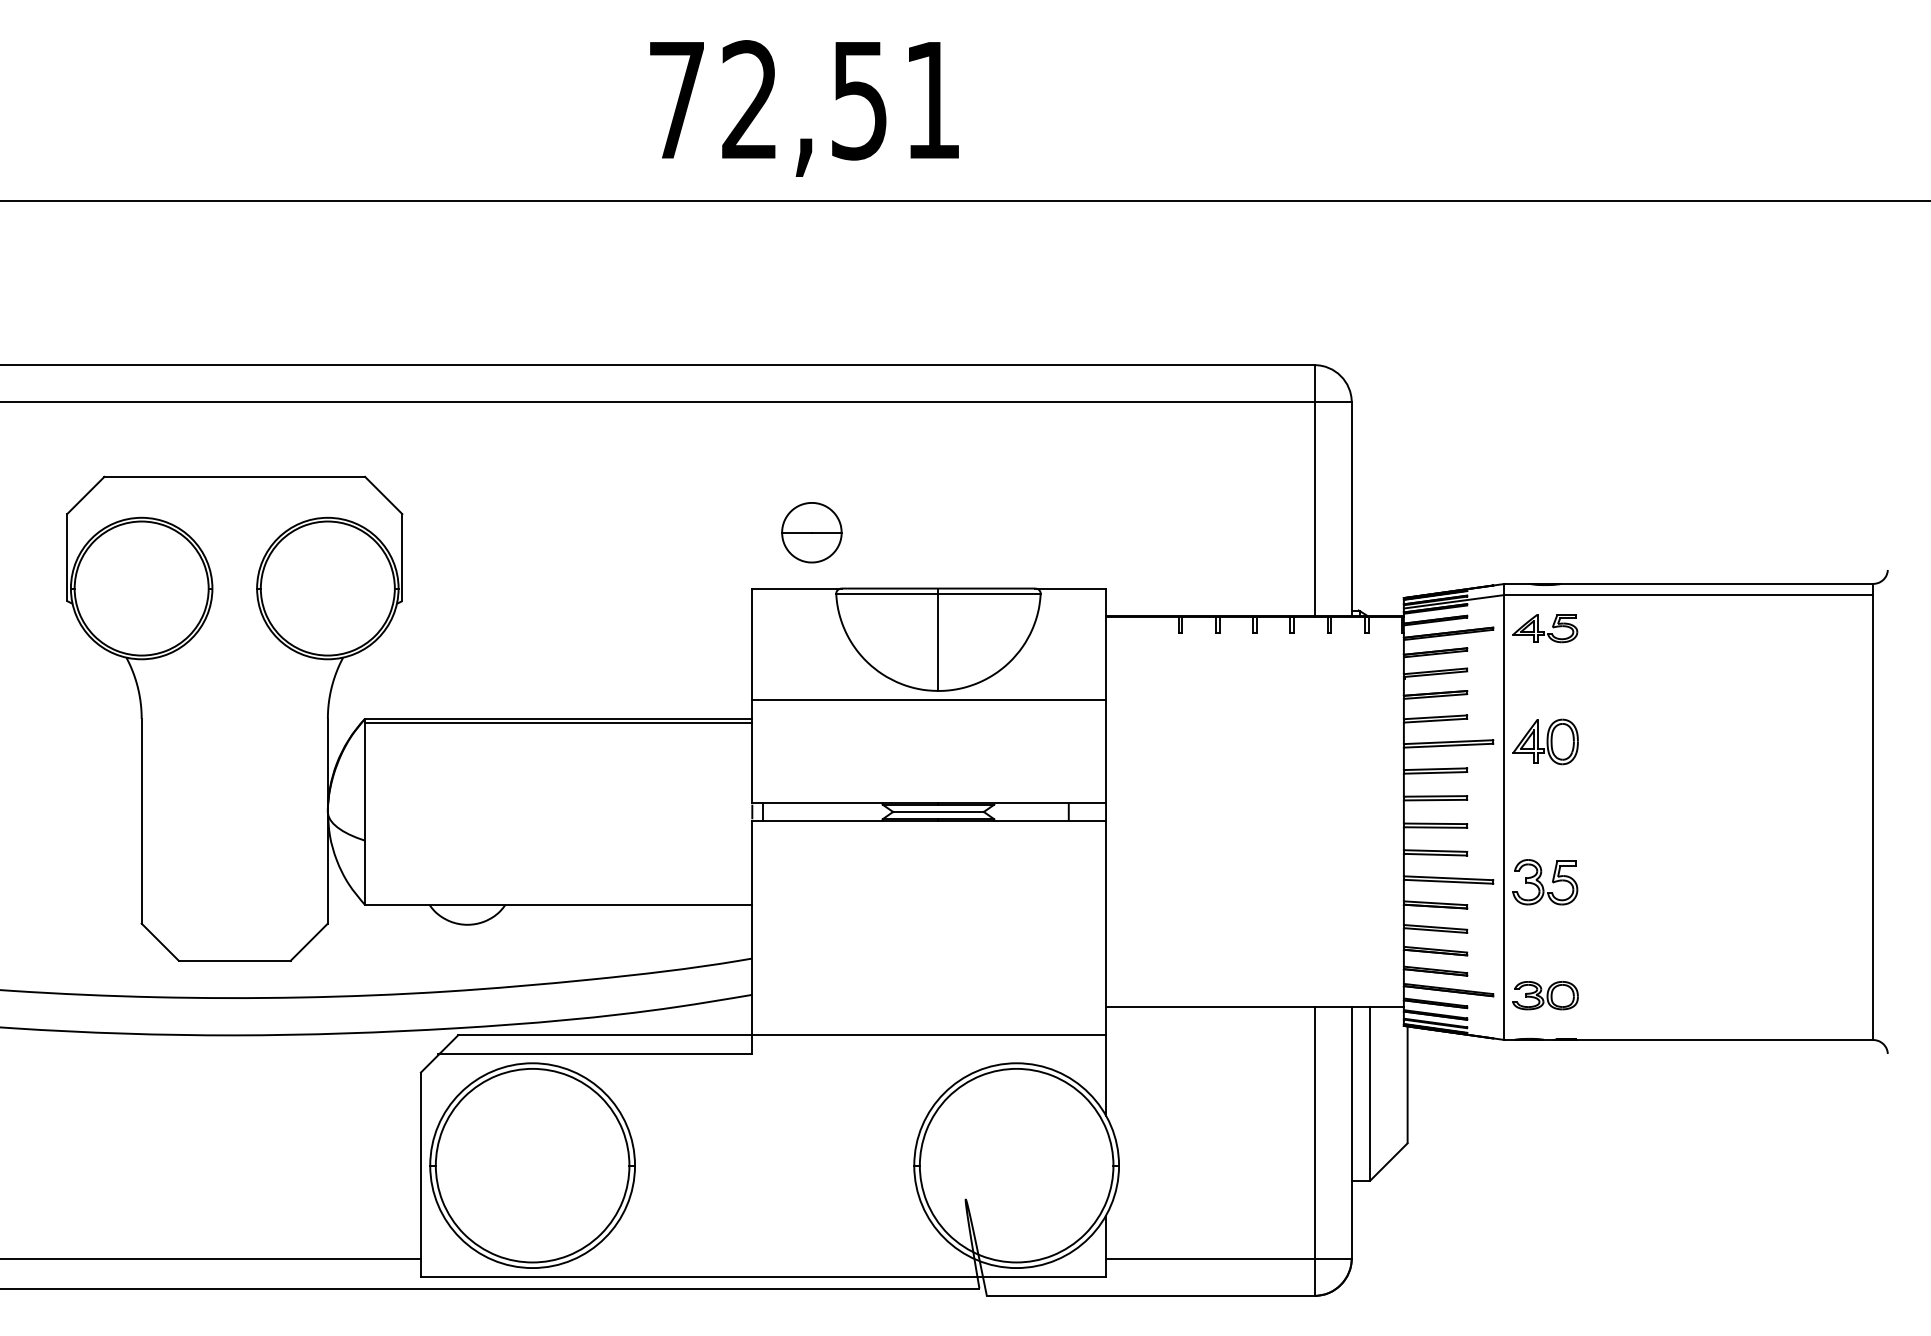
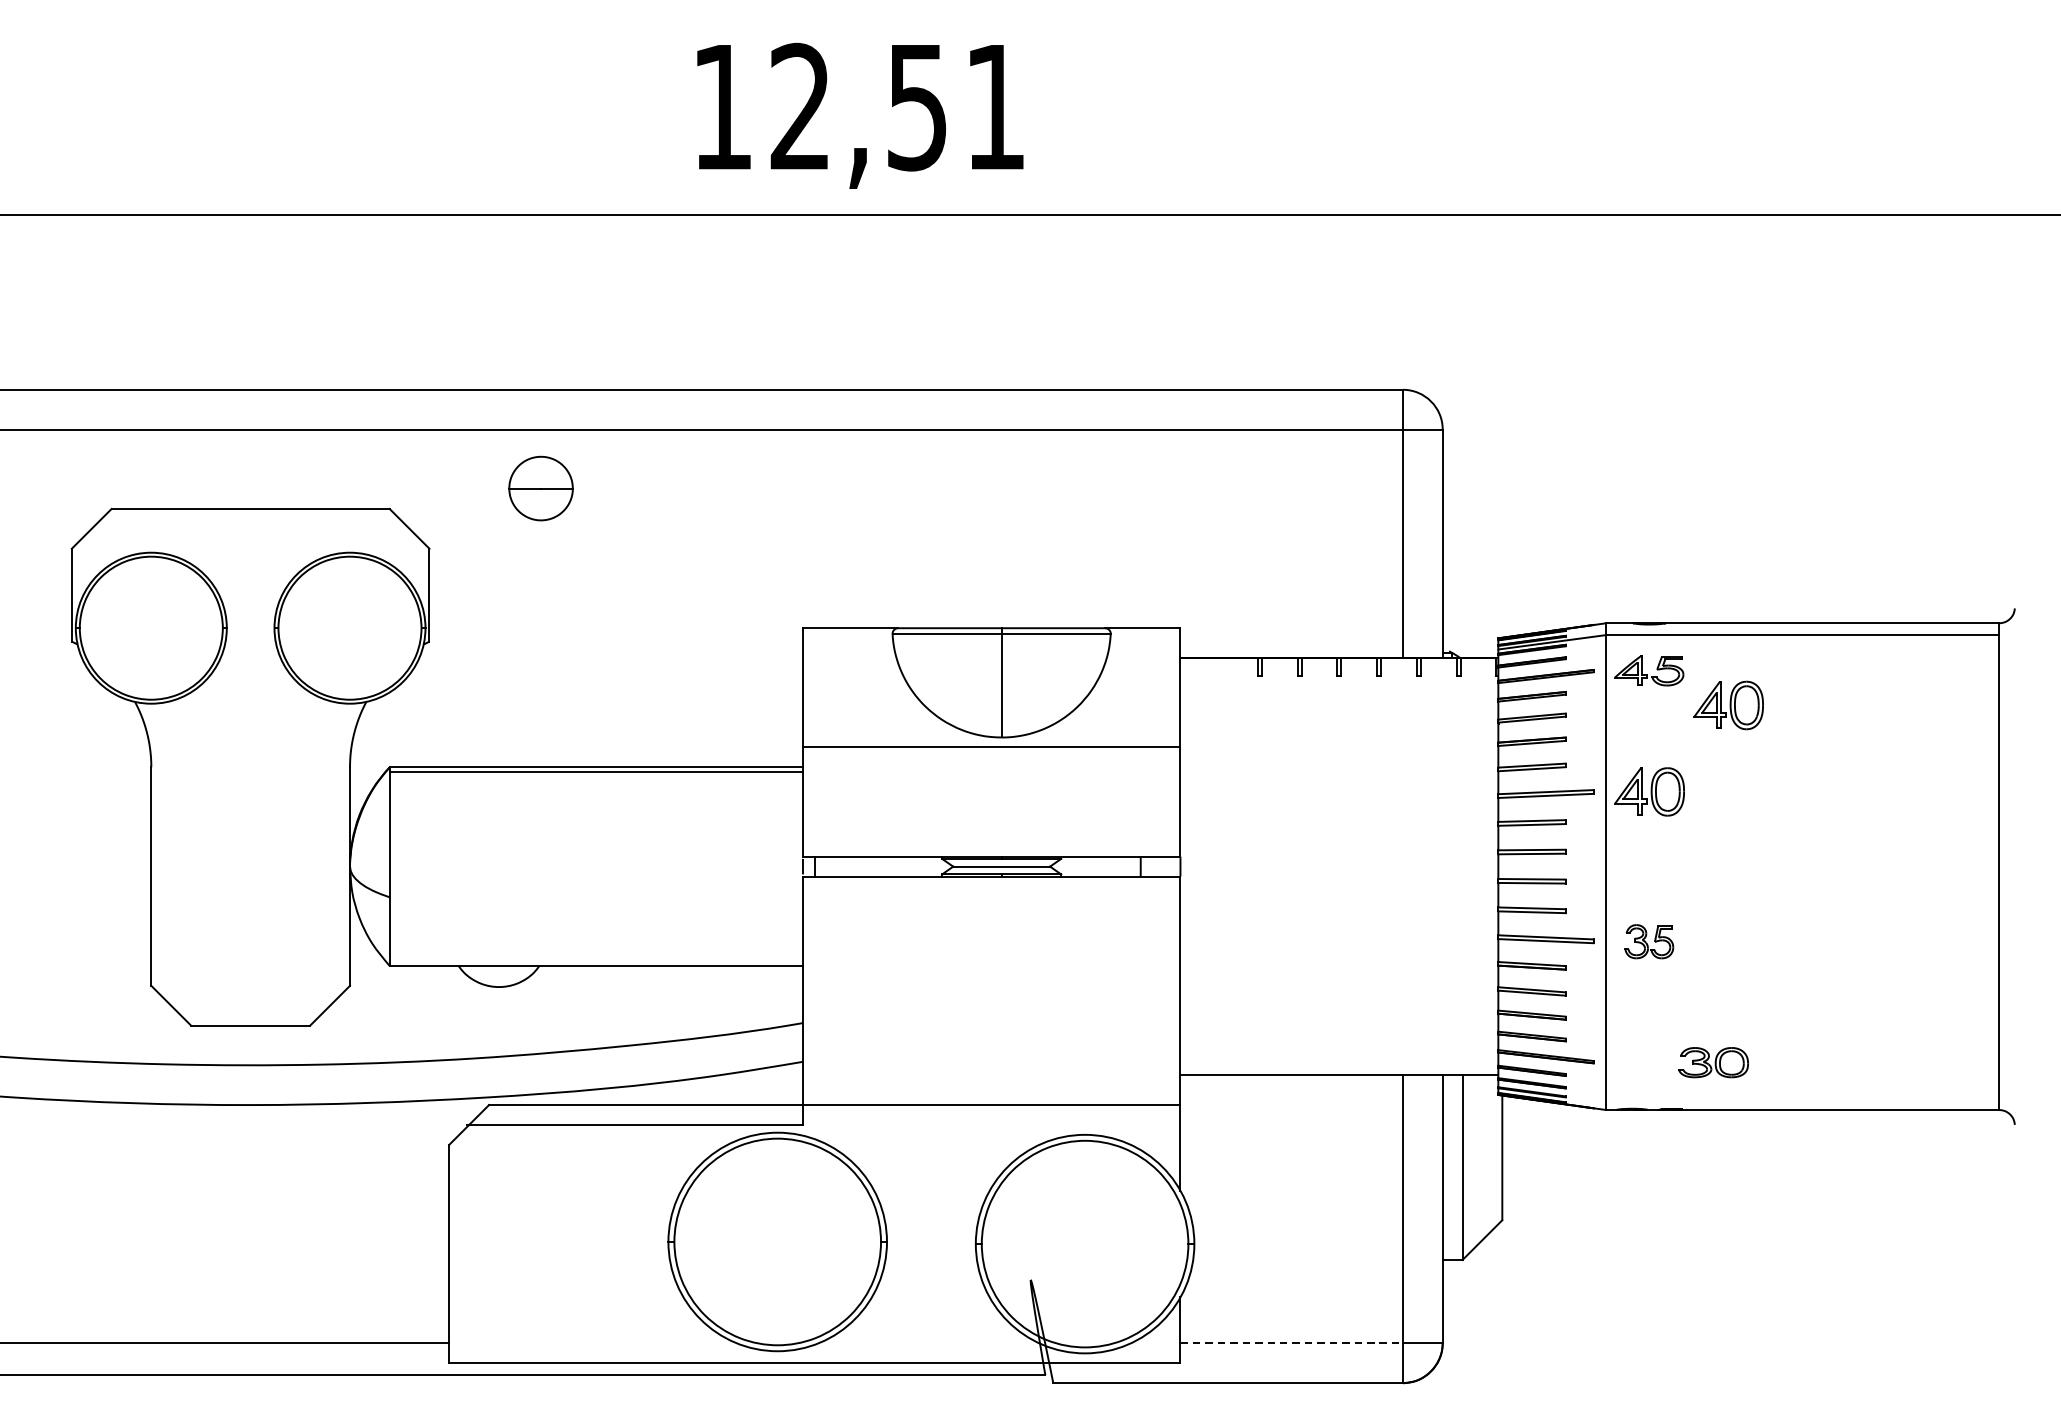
text: (676, 100) -> (722, 107), 72,51 -> 12,51
part: (811, 532) -> (540, 488), moved
part: (1619, 660) -> (1728, 704), added
part: (1545, 882) -> (1649, 941), size x0.7
part: (1545, 995) -> (1713, 1062), moved
part: (532, 1165) -> (777, 1241), moved
line: (1210, 1258) -> (1291, 1343), solid -> dashed

